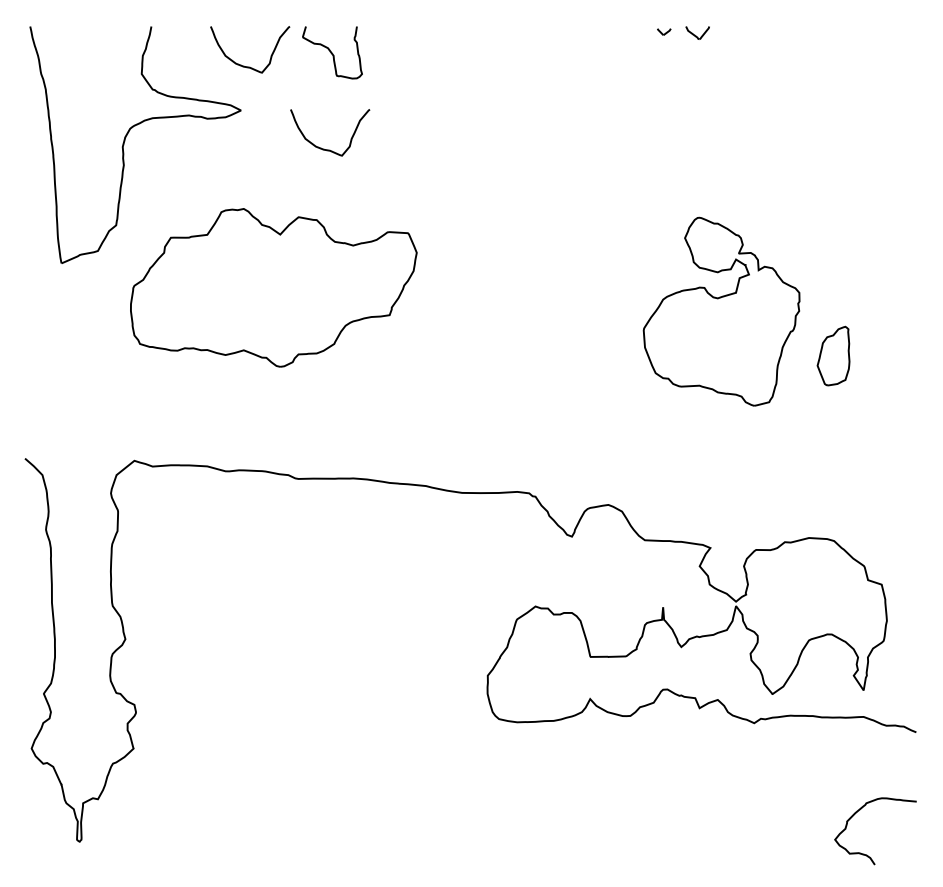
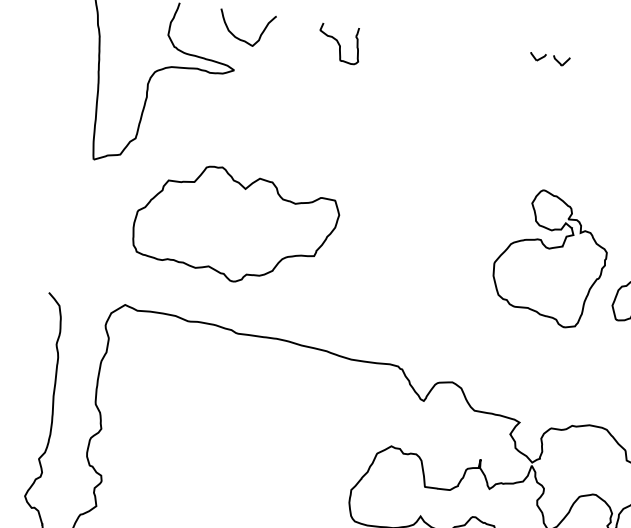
part: (663, 31) -> (537, 56), size x1.67
curve: (332, 52) -> (339, 43), moved
curve: (329, 149) -> (292, 106), removed
part: (273, 287) -> (235, 225), moved

